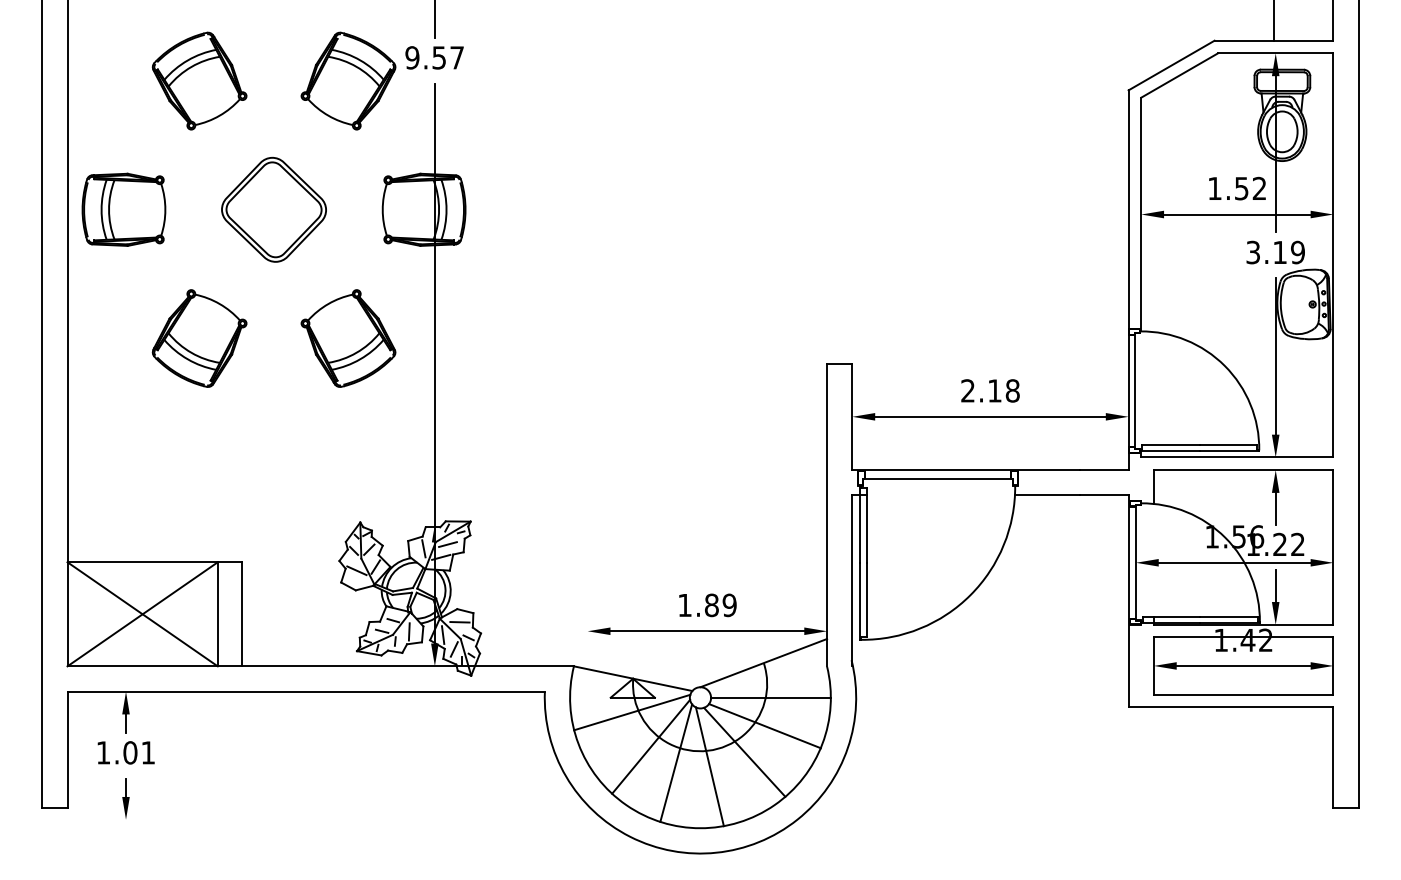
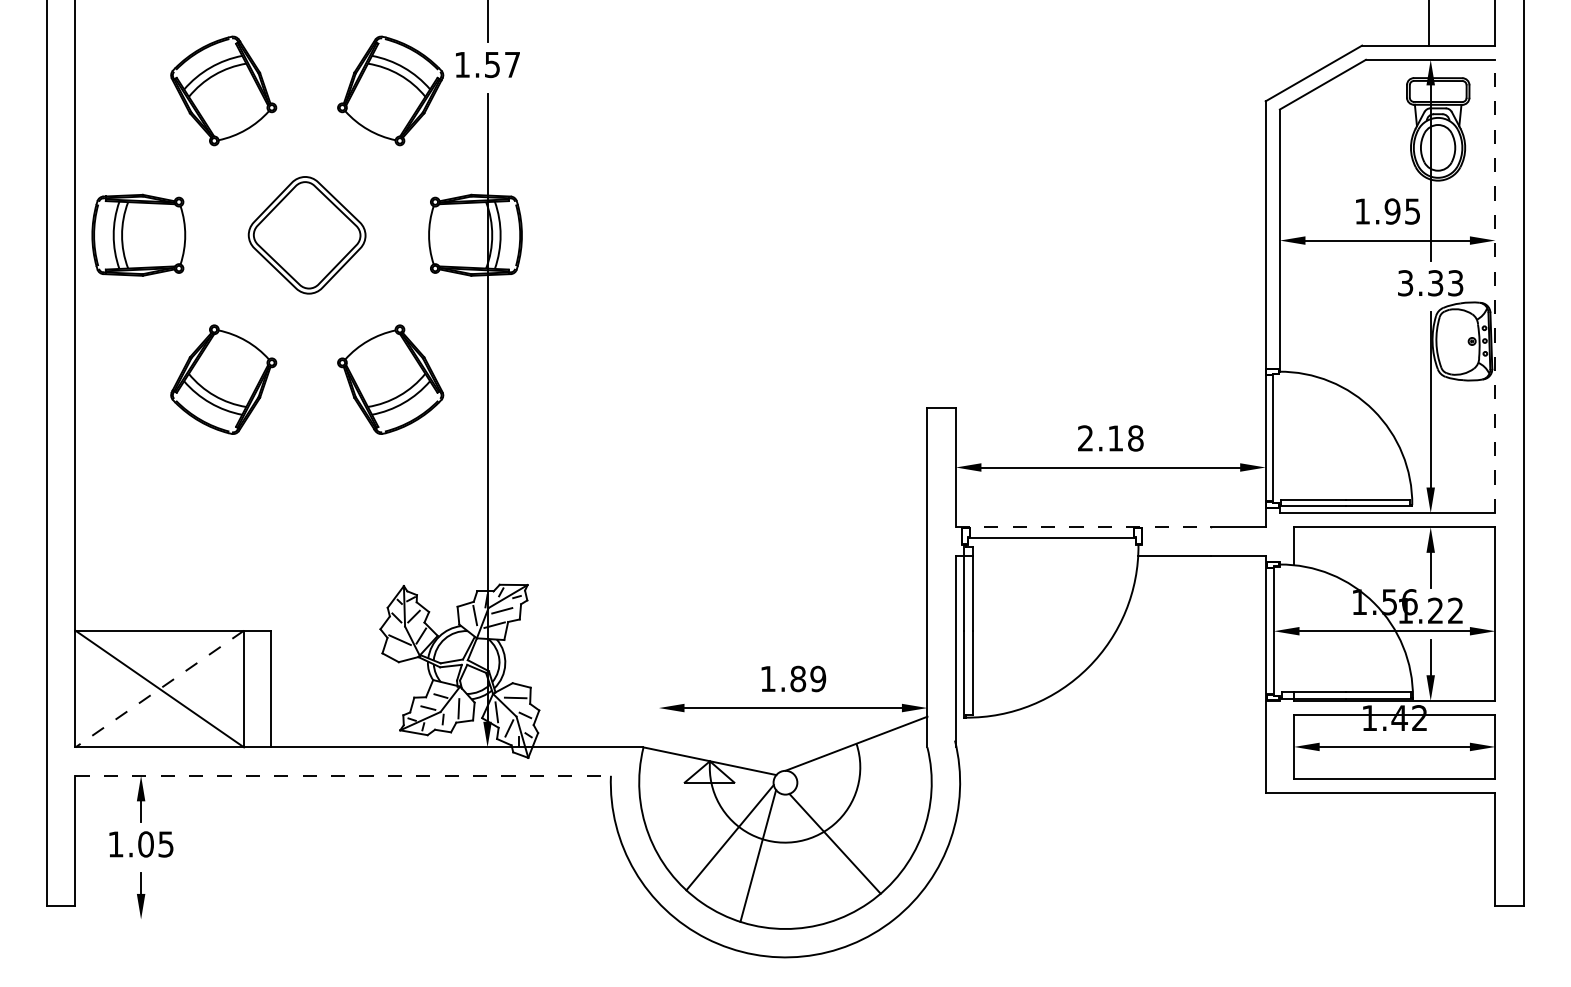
text: (412, 57) -> (462, 64), 9.57 -> 1.57
text: (1249, 188) -> (1401, 211), 1.52 -> 1.95
text: (1288, 252) -> (1445, 283), 3.19 -> 3.33
line: (1333, 255) -> (1495, 286), solid -> dashed
line: (966, 470) -> (1083, 527), solid -> dashed
line: (142, 614) -> (159, 689), solid -> dashed
line: (306, 691) -> (343, 775), solid -> dashed
line: (770, 697) -> (864, 782), removed
line: (631, 712) -> (708, 799), removed
line: (764, 726) -> (857, 814), removed
text: (147, 752) -> (165, 844), 1.01 -> 1.05
line: (709, 766) -> (795, 859), removed

